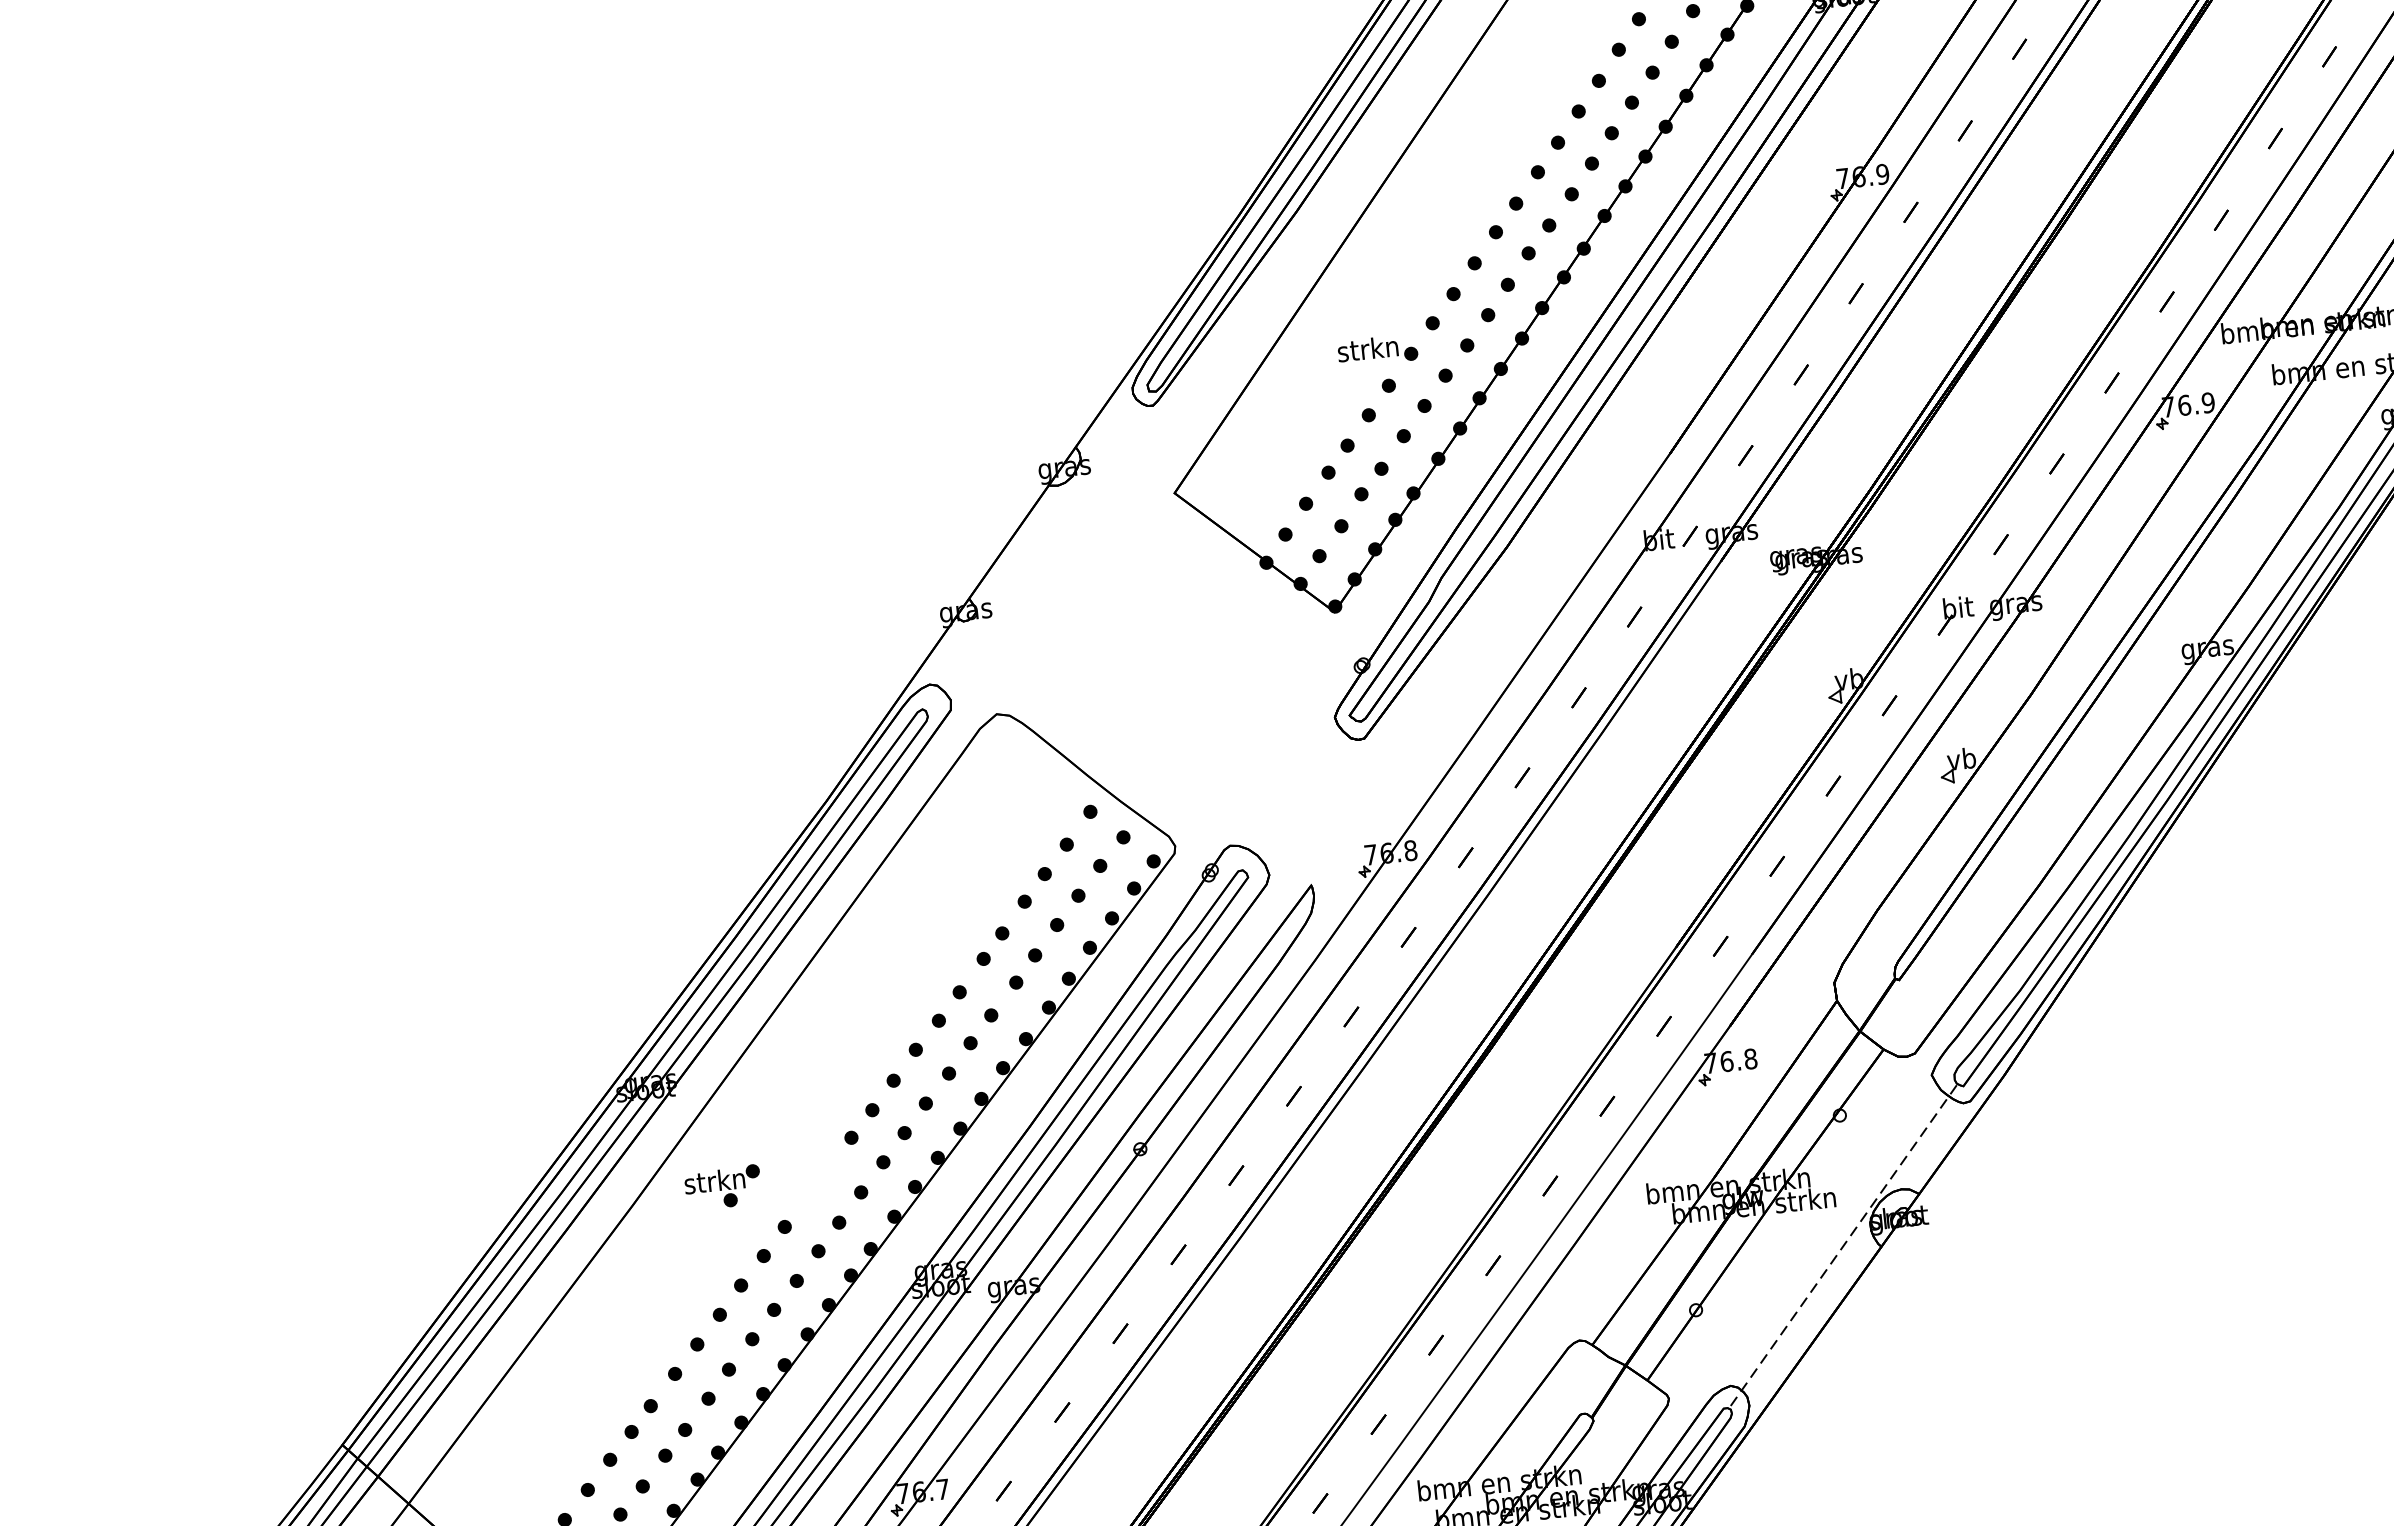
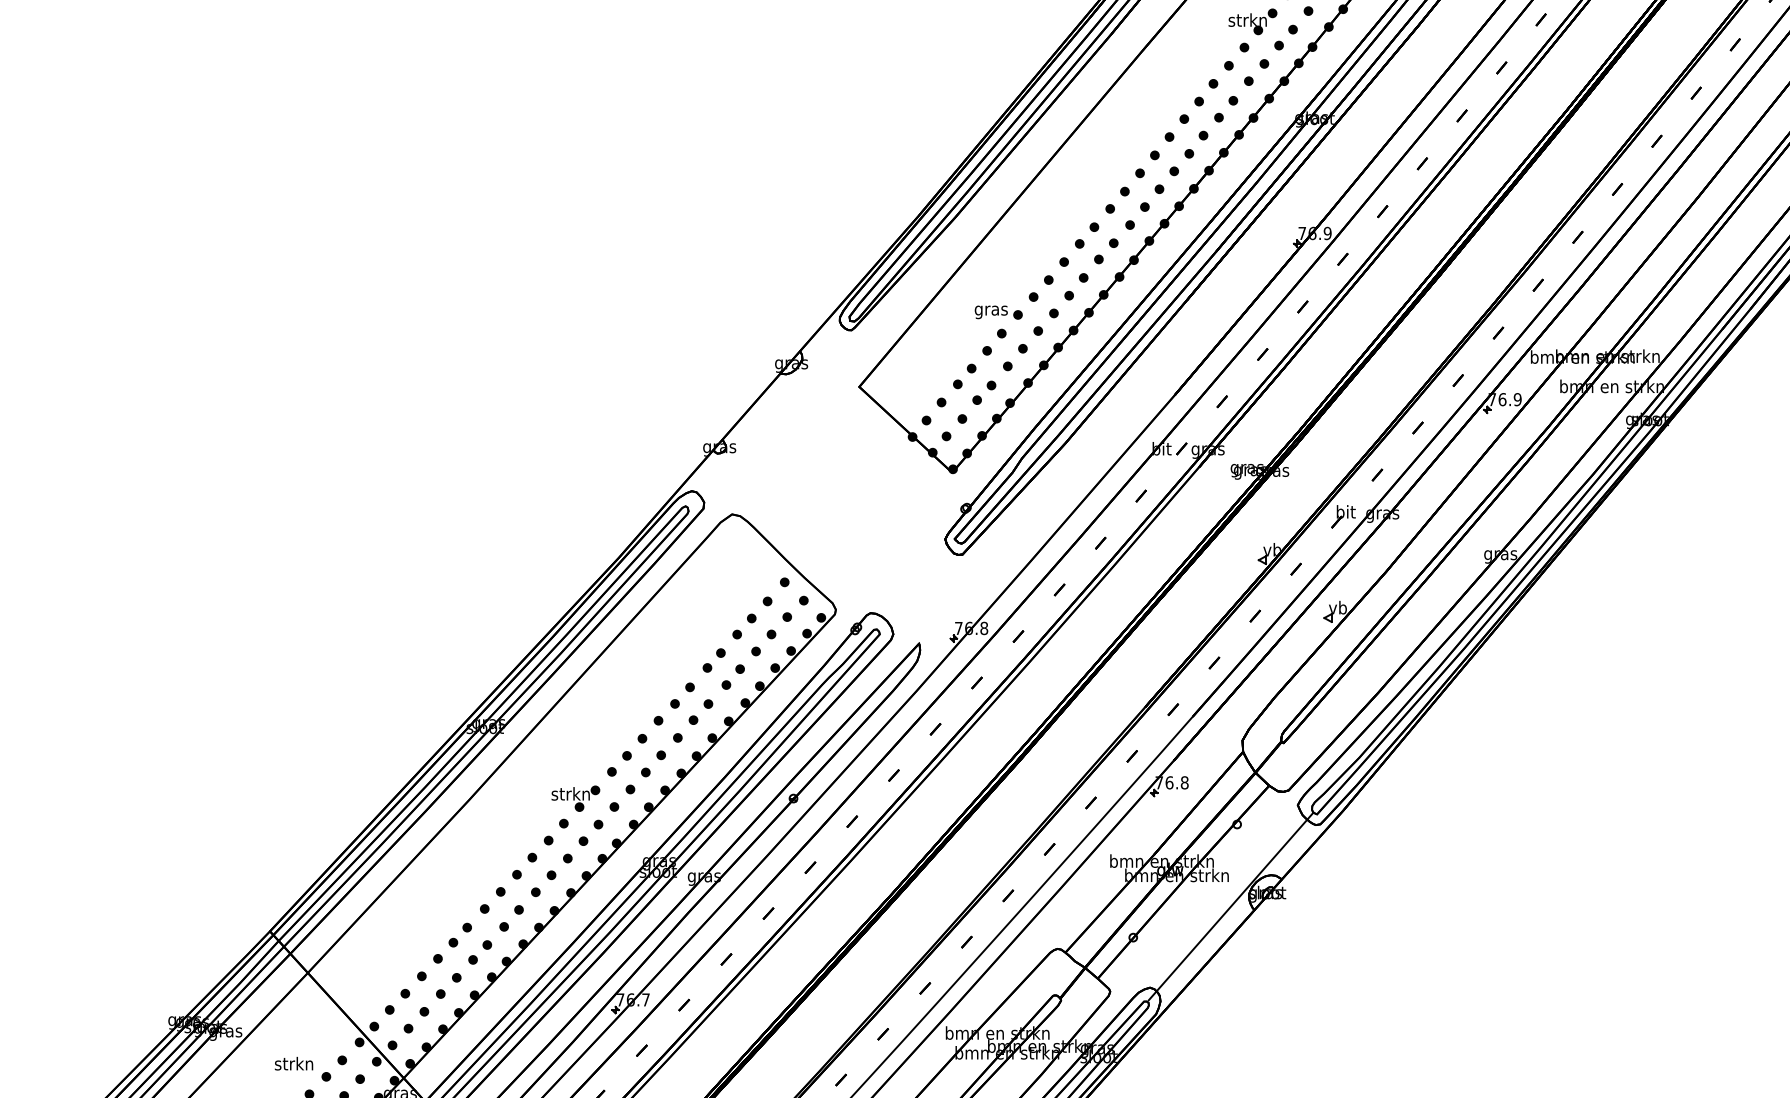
text: (1367, 351) -> (990, 310), strkn -> gras
part: (722, 1187) -> (575, 798), moved
line: (1844, 1244) -> (1231, 906), dashed -> solid

